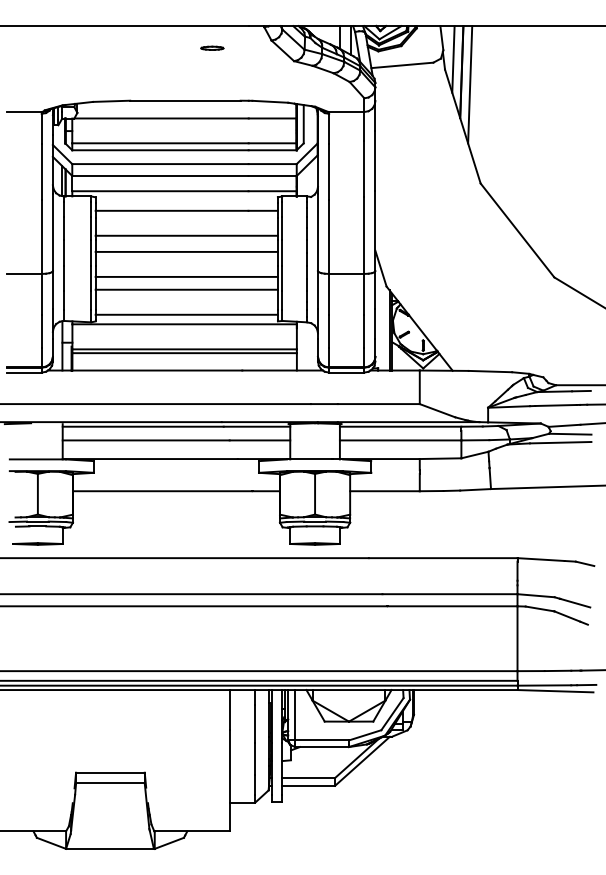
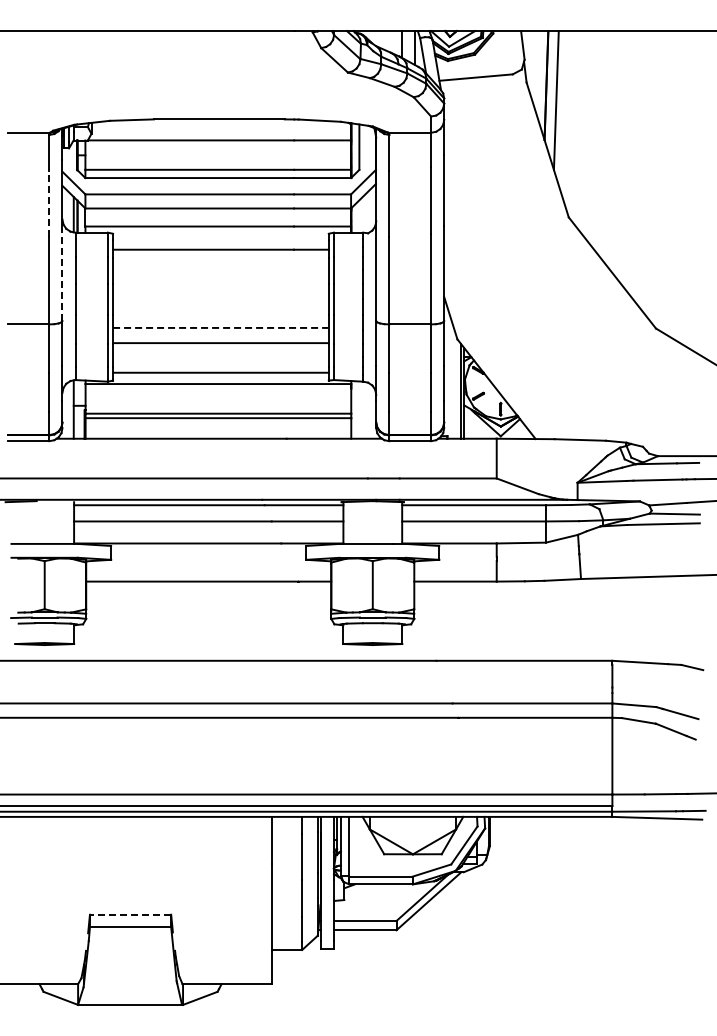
part: (212, 48) -> (251, 57), removed
line: (453, 59) -> (536, 70), removed
line: (41, 171) -> (49, 203), solid -> dashed
line: (52, 232) -> (62, 275), solid -> dashed
line: (186, 235) -> (220, 279), removed
line: (186, 252) -> (220, 298), removed
line: (186, 276) -> (220, 327), solid -> dashed
line: (110, 772) -> (130, 914), solid -> dashed

